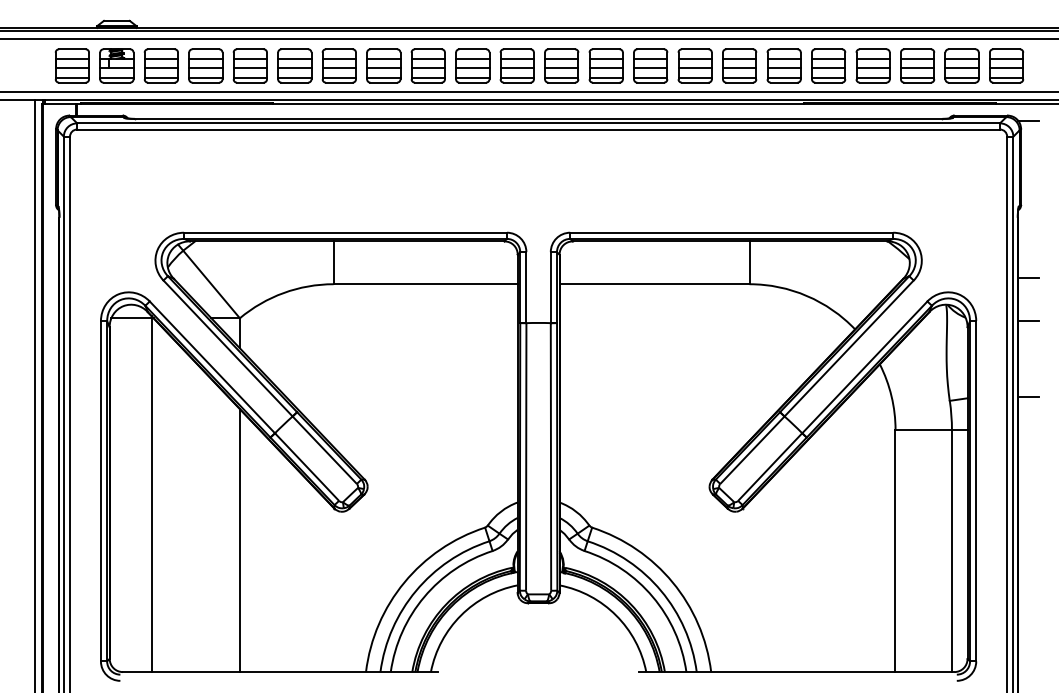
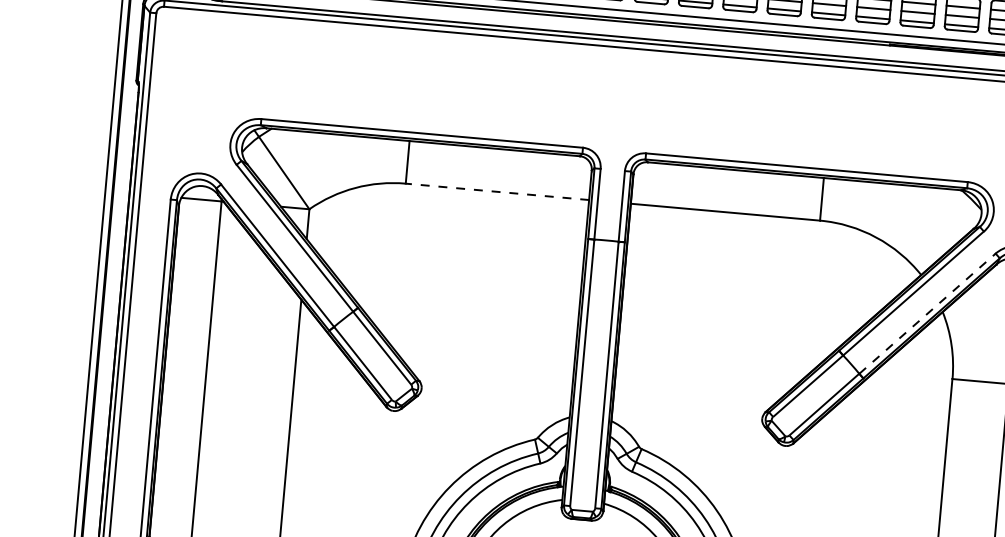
line: (425, 284) -> (497, 192), solid -> dashed
line: (864, 367) -> (927, 313), solid -> dashed

